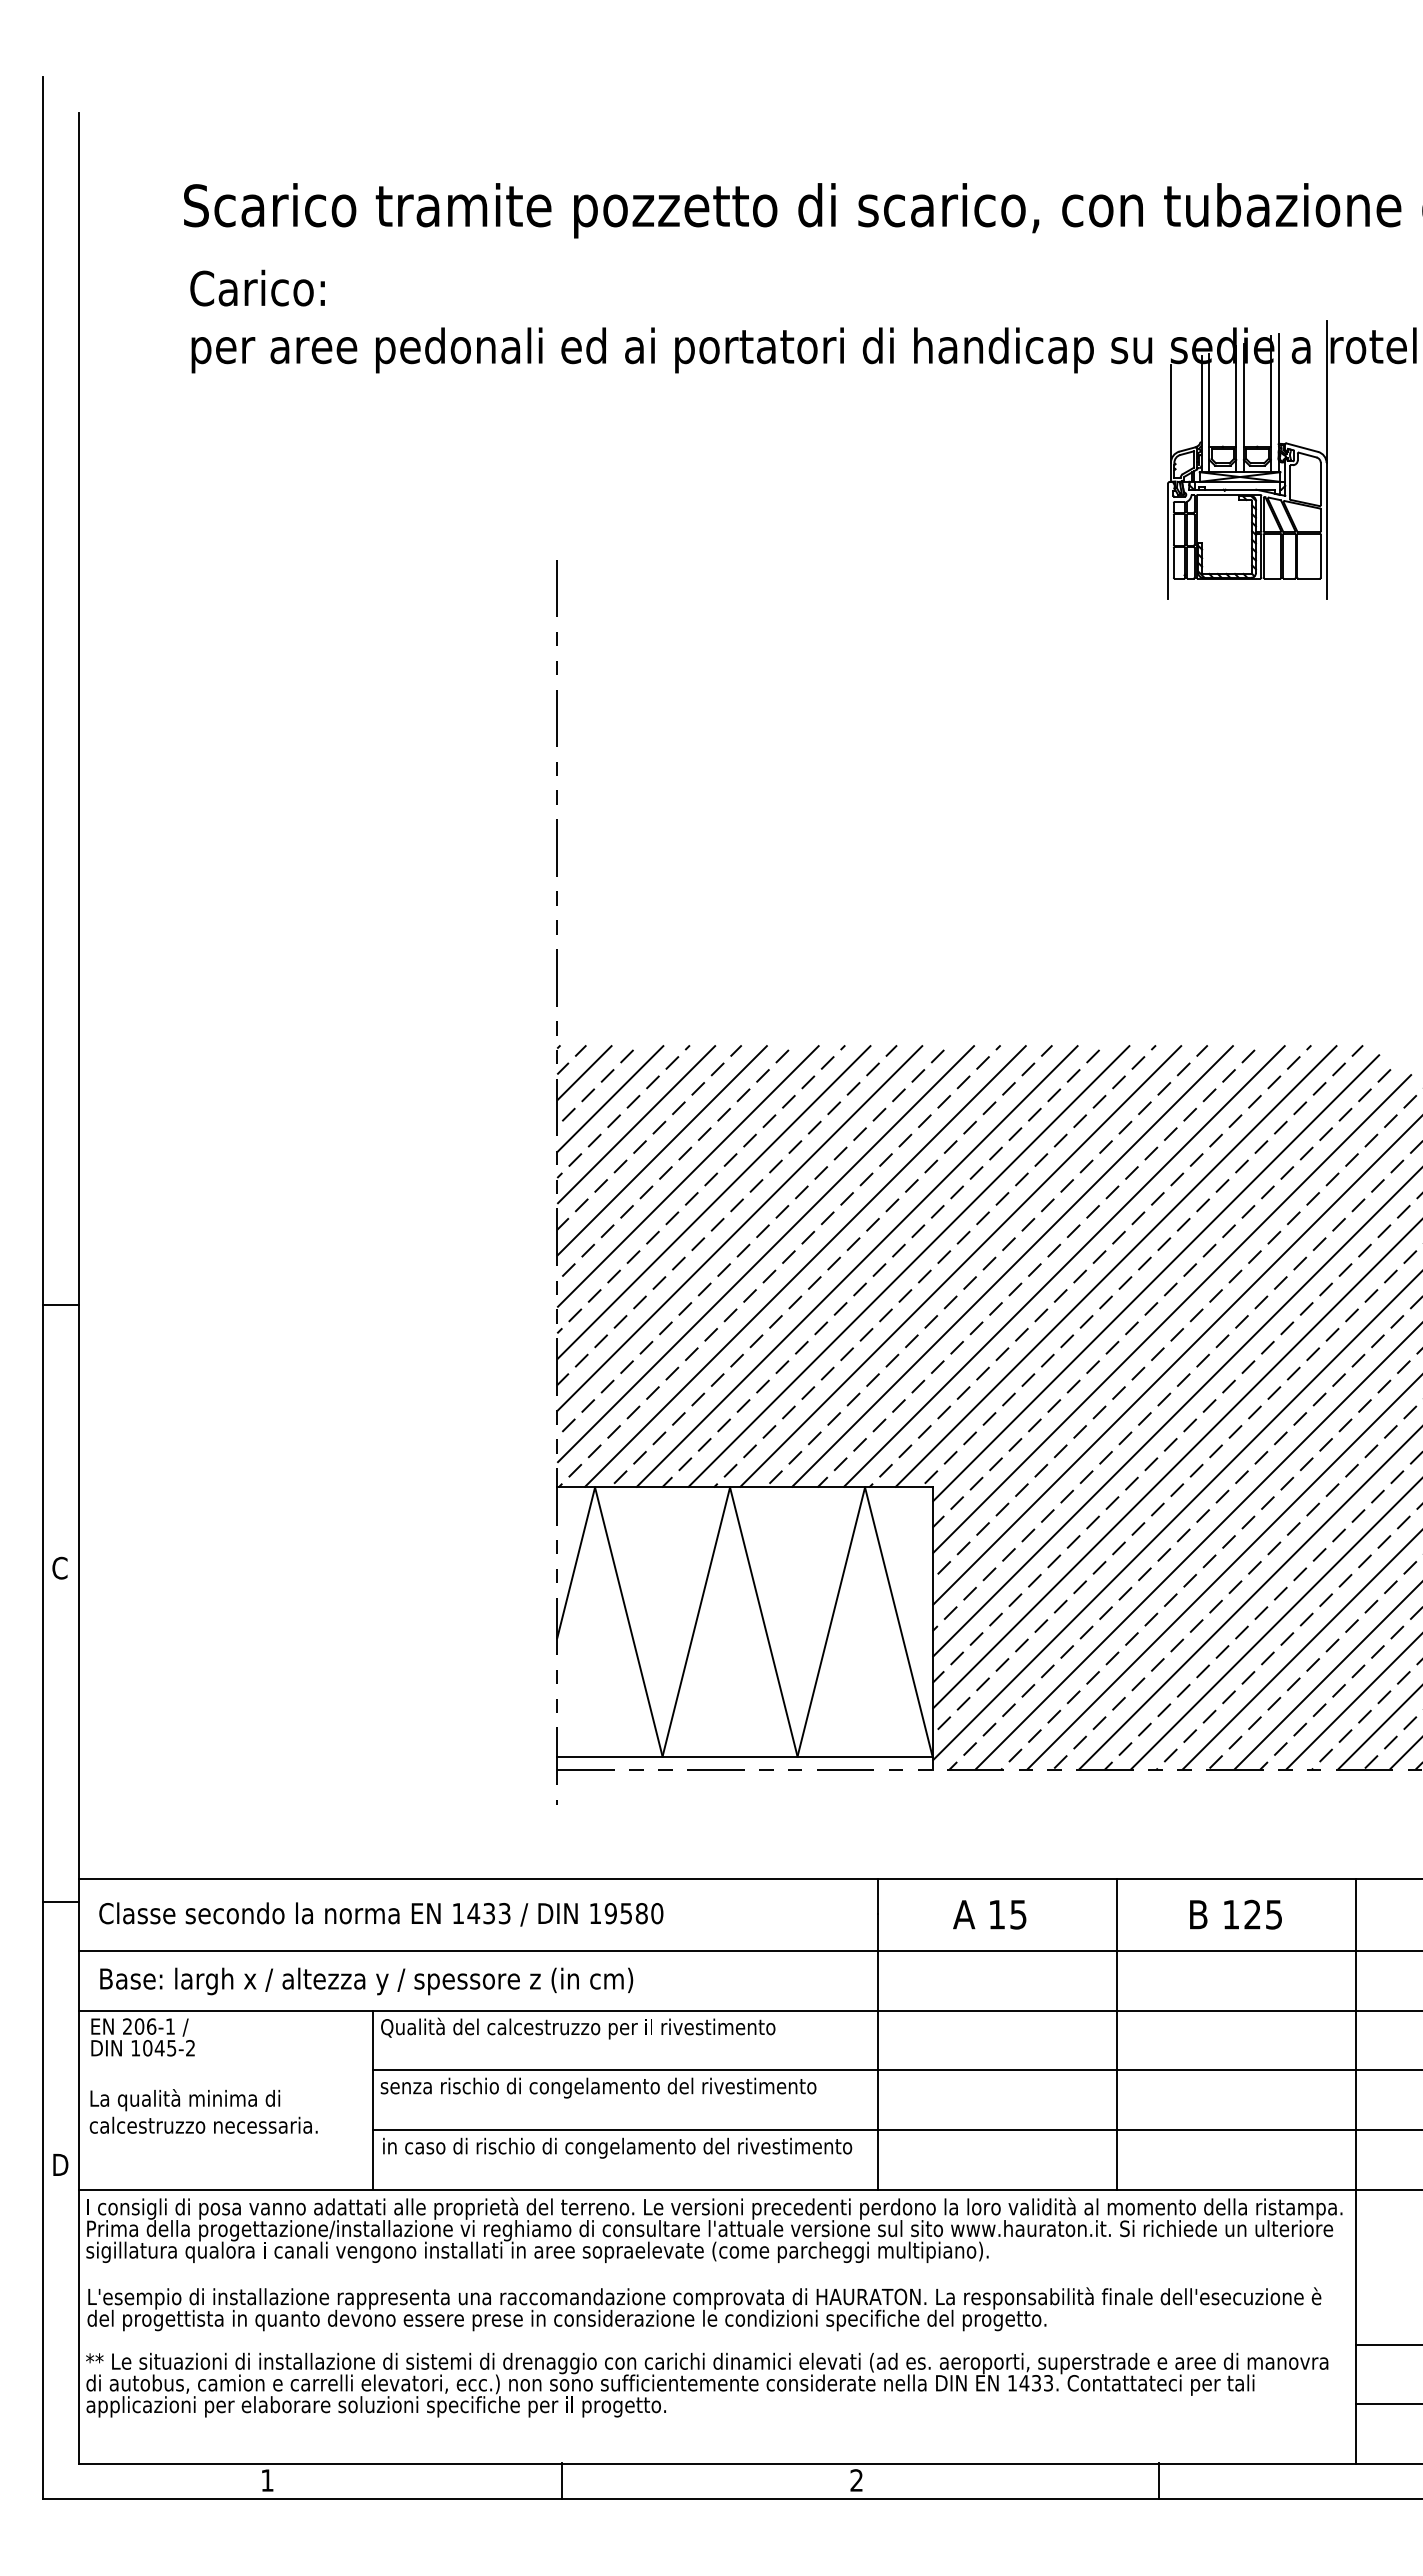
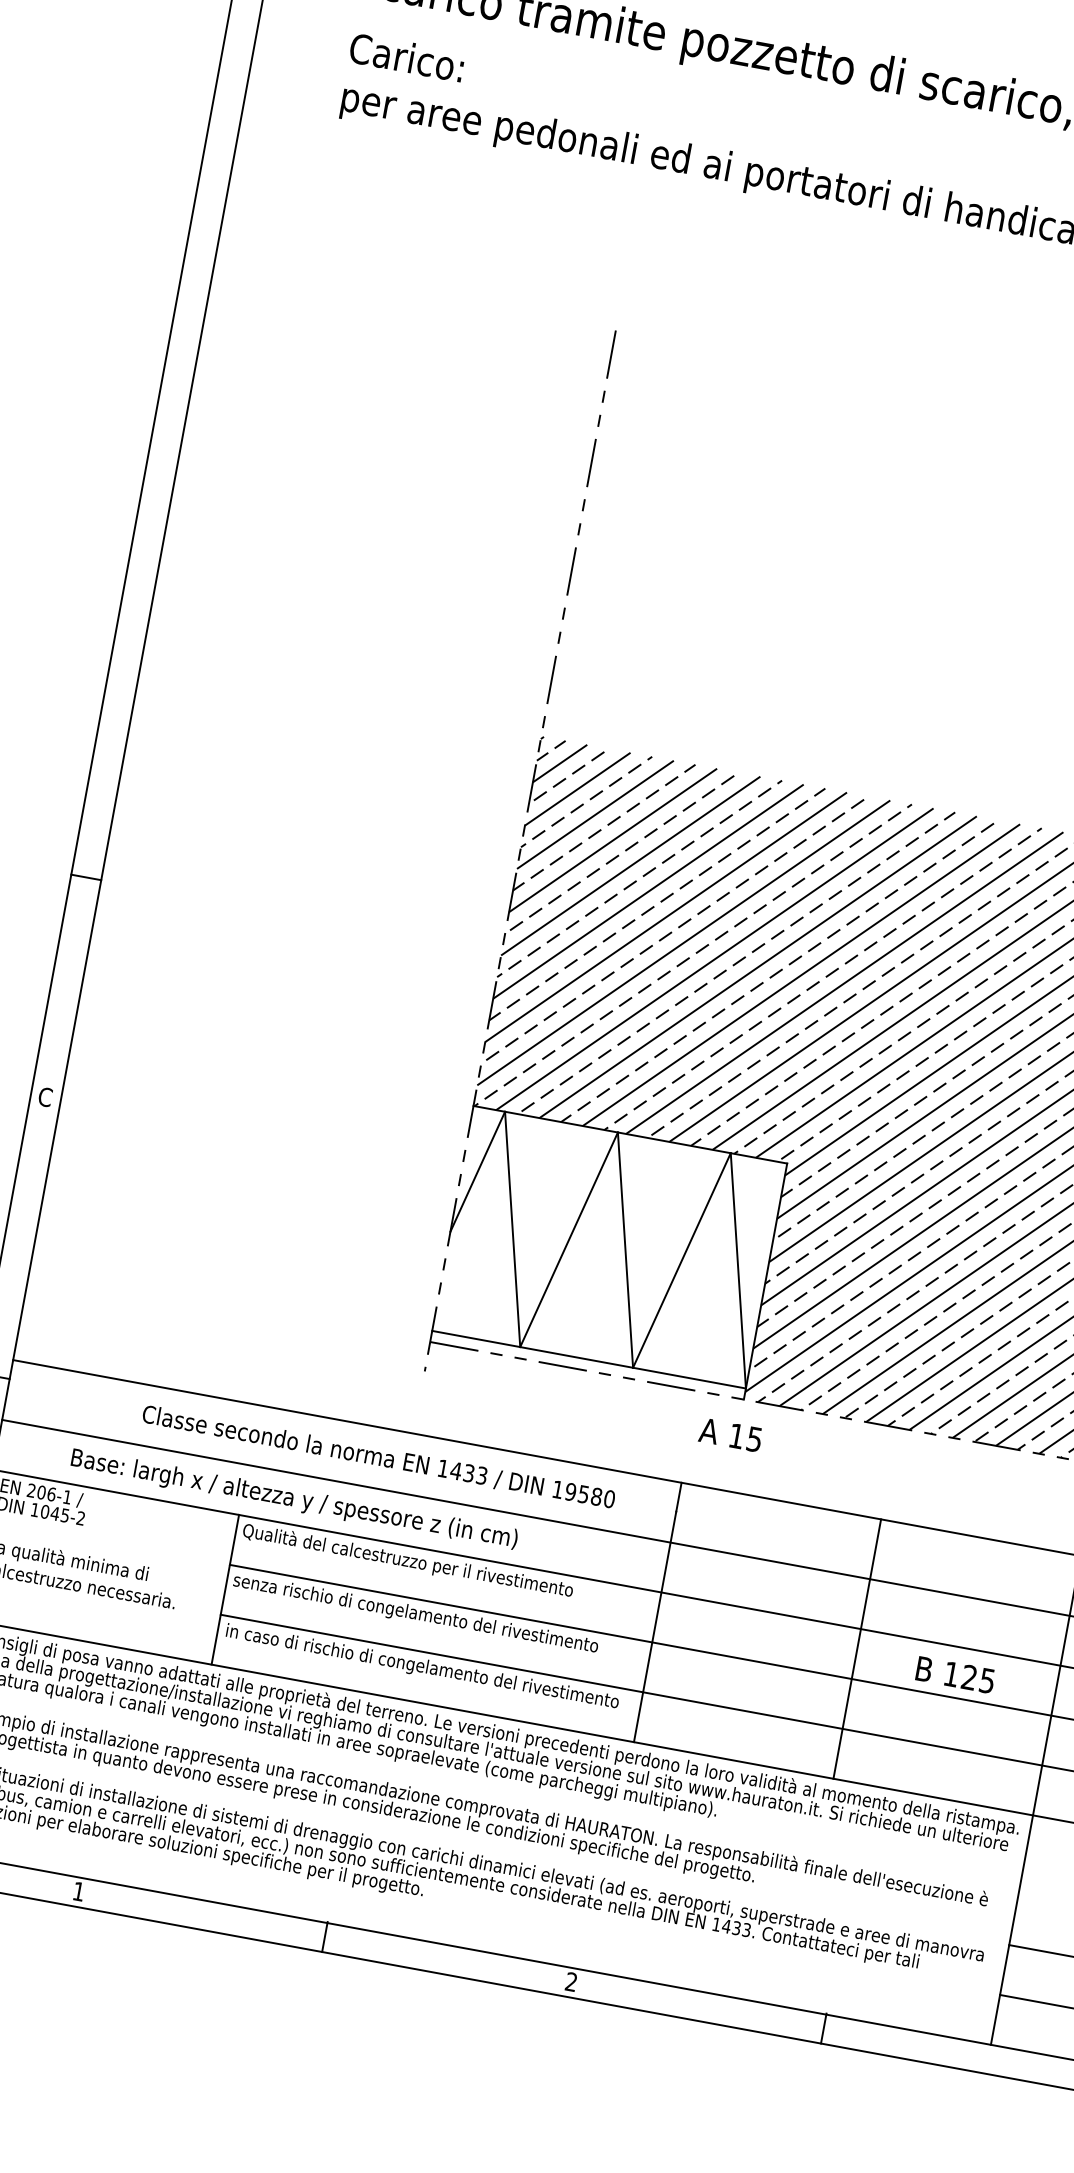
text: (381, 1914) -> (378, 1457), moved
text: (989, 1914) -> (730, 1434), moved
text: (1235, 1914) -> (955, 1674), moved
text: (366, 1981) -> (294, 1499), moved

